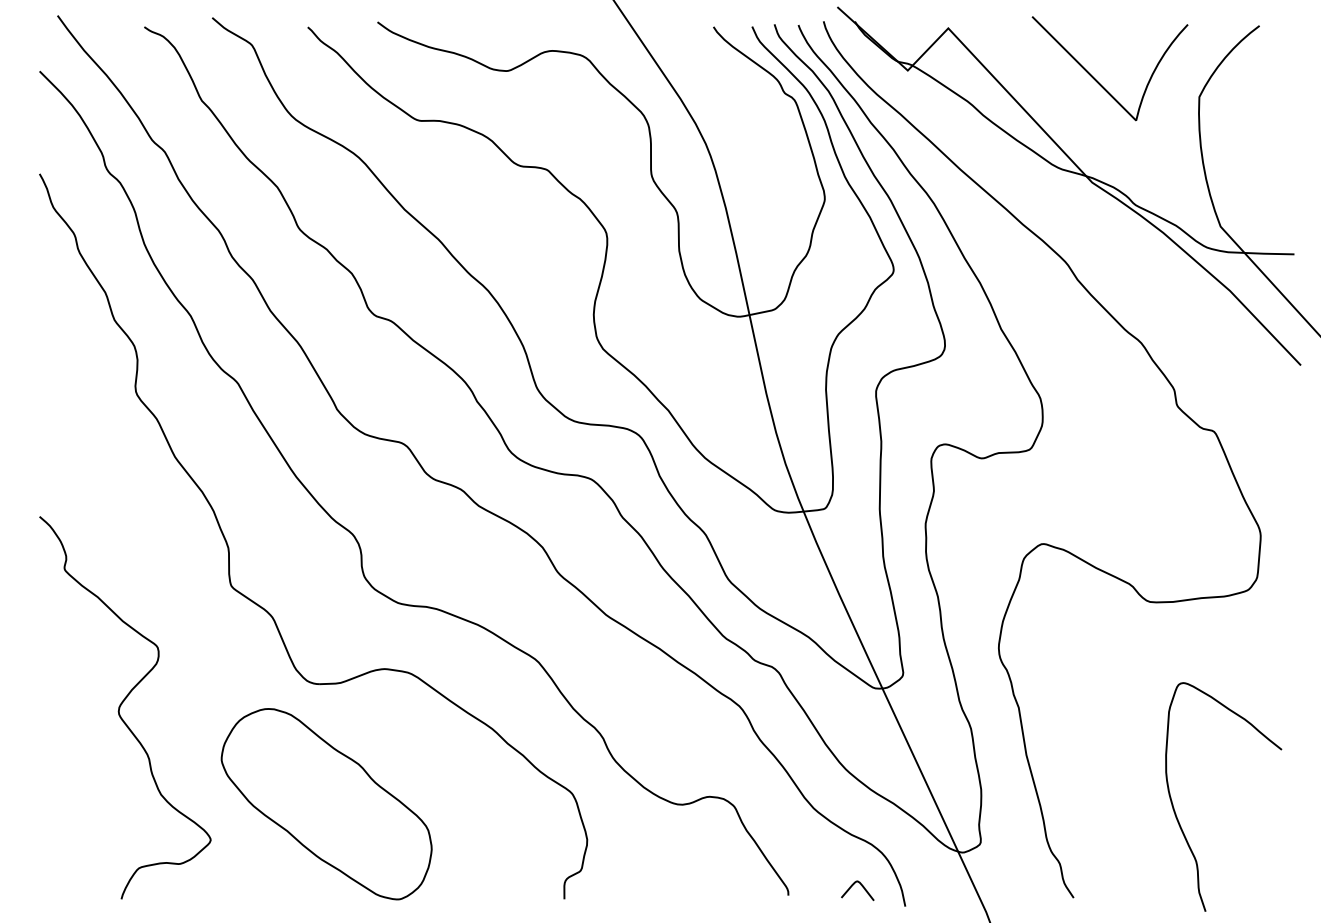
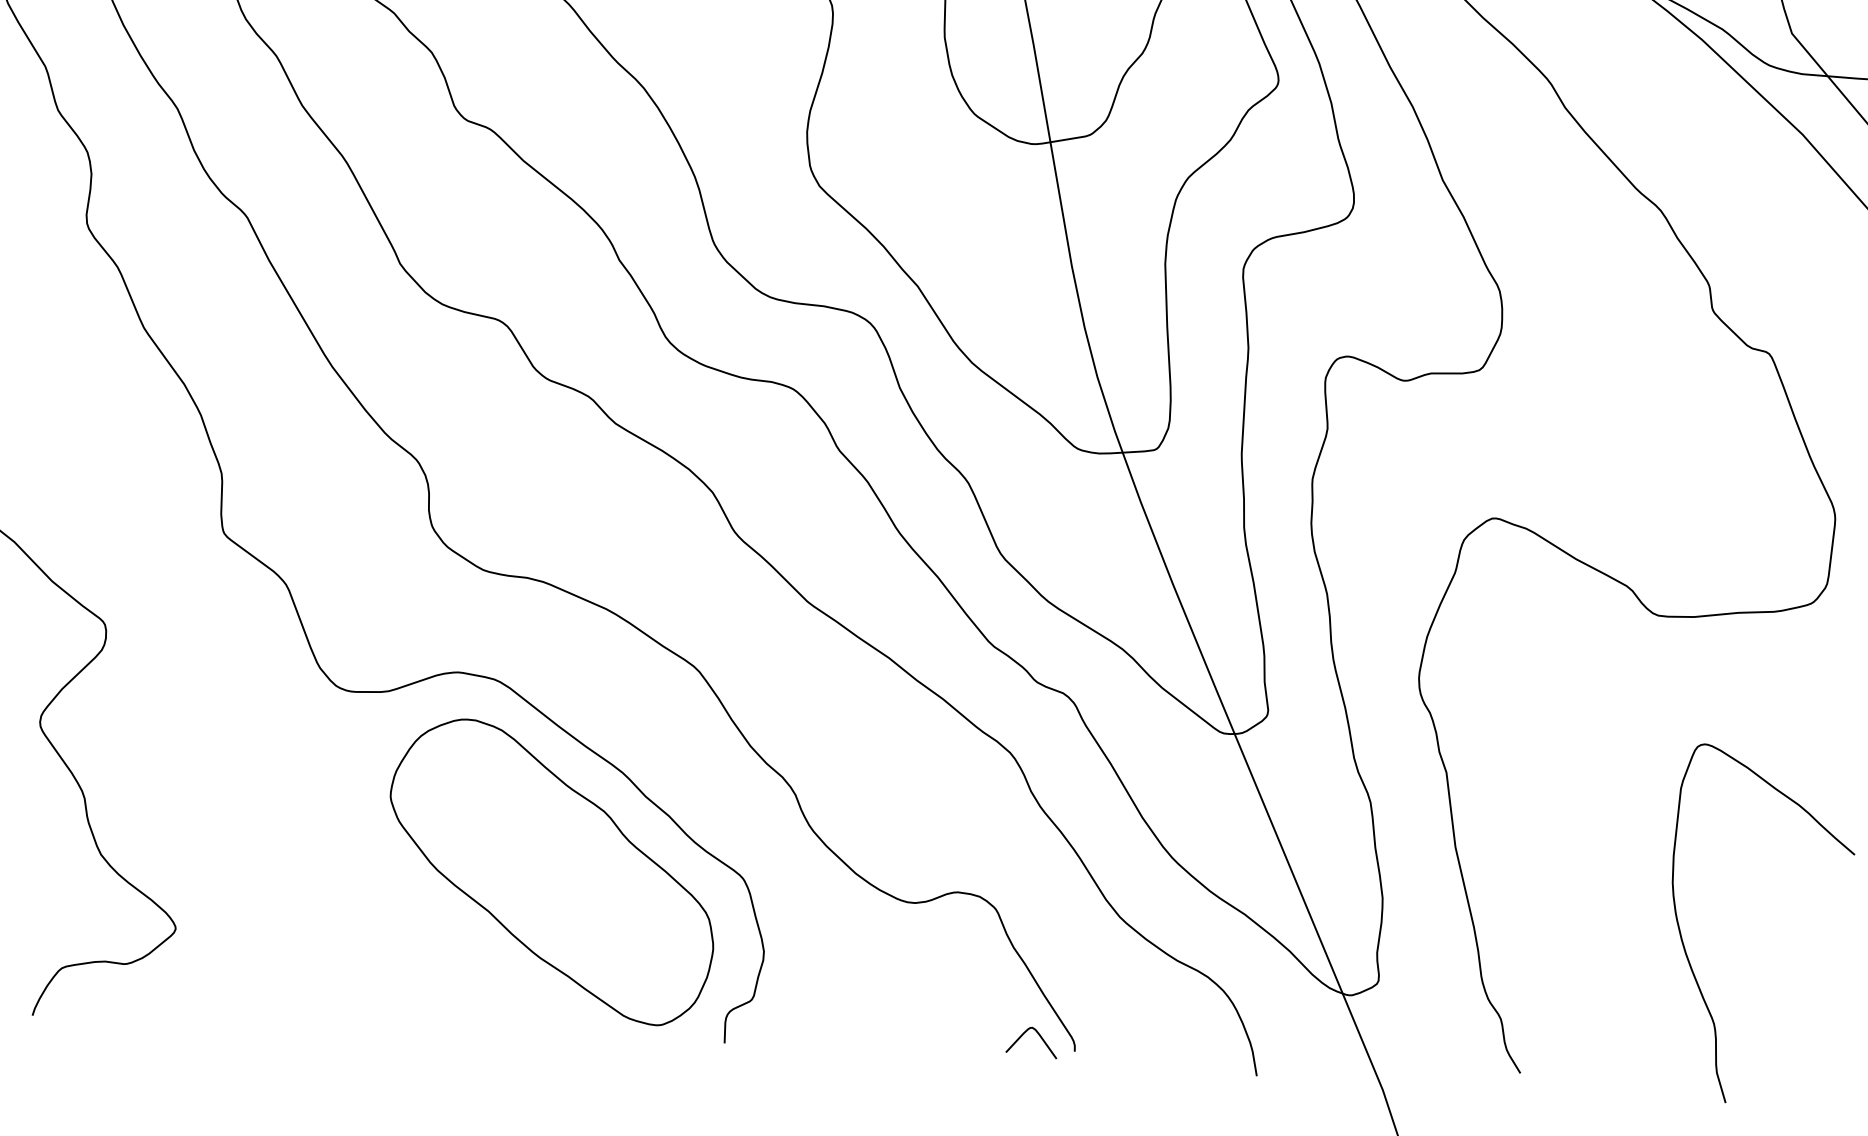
part: (326, 804) -> (551, 872), moved
curve: (861, 886) -> (1037, 1035), moved

